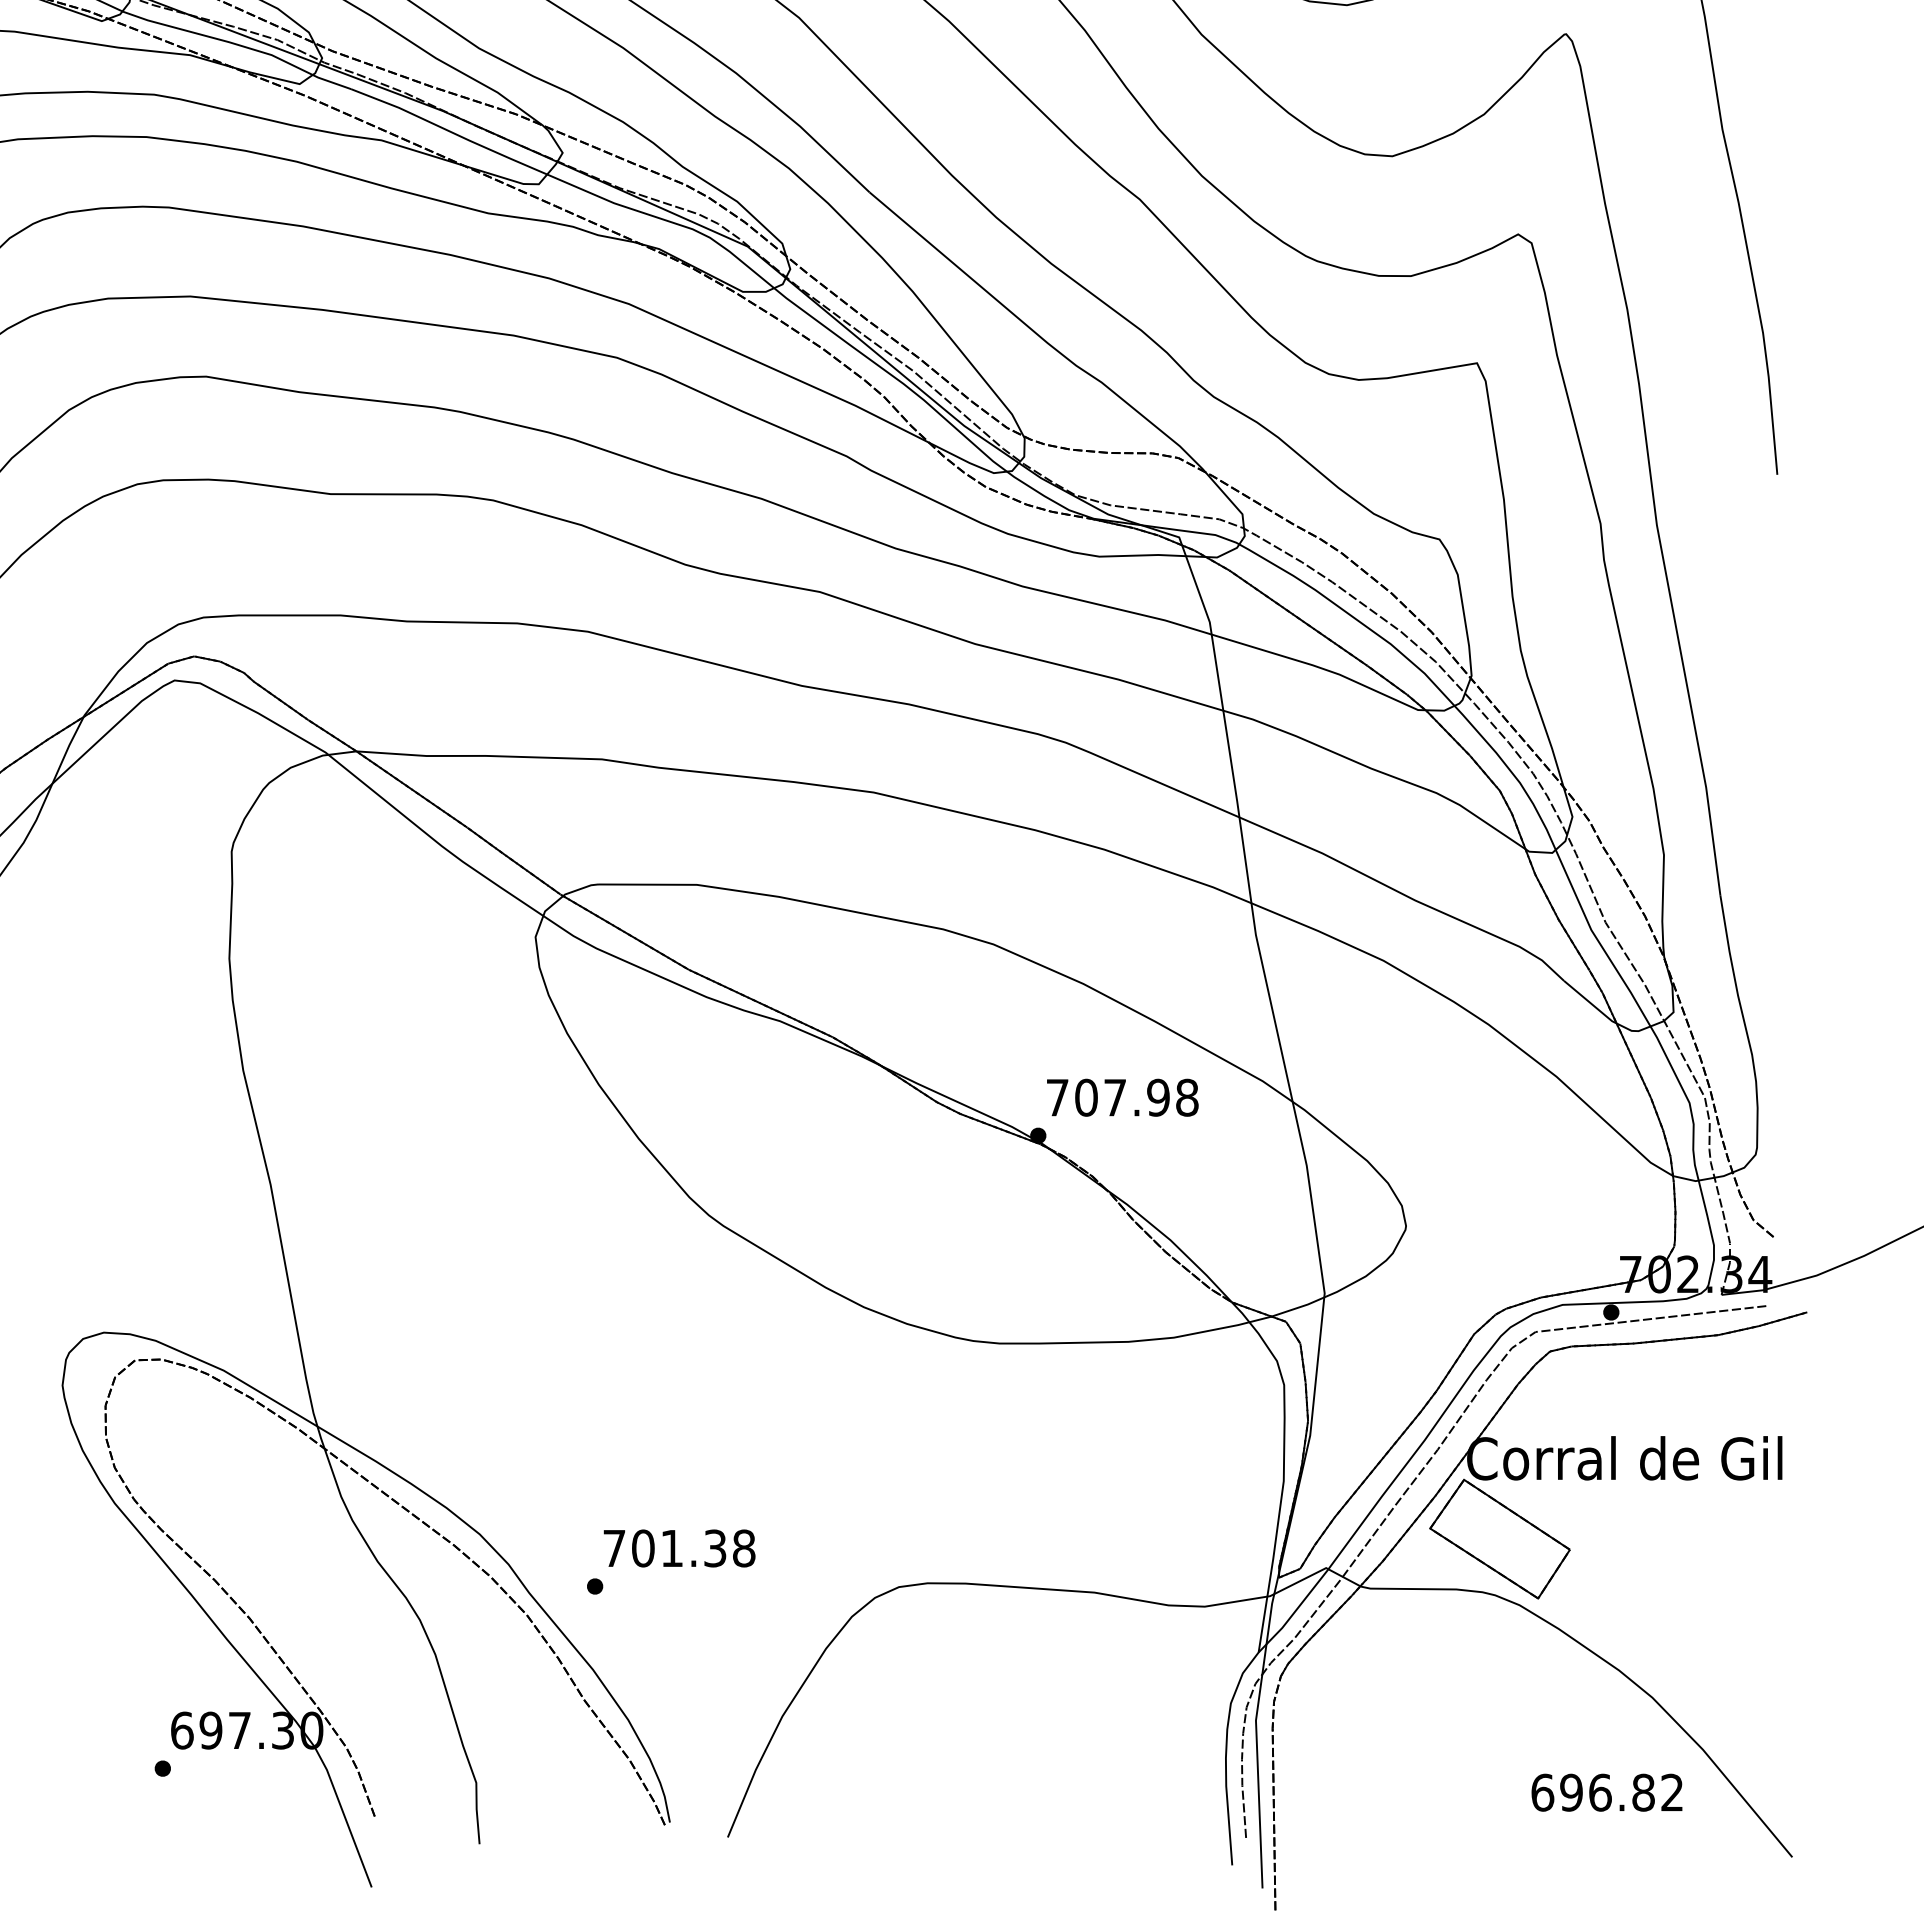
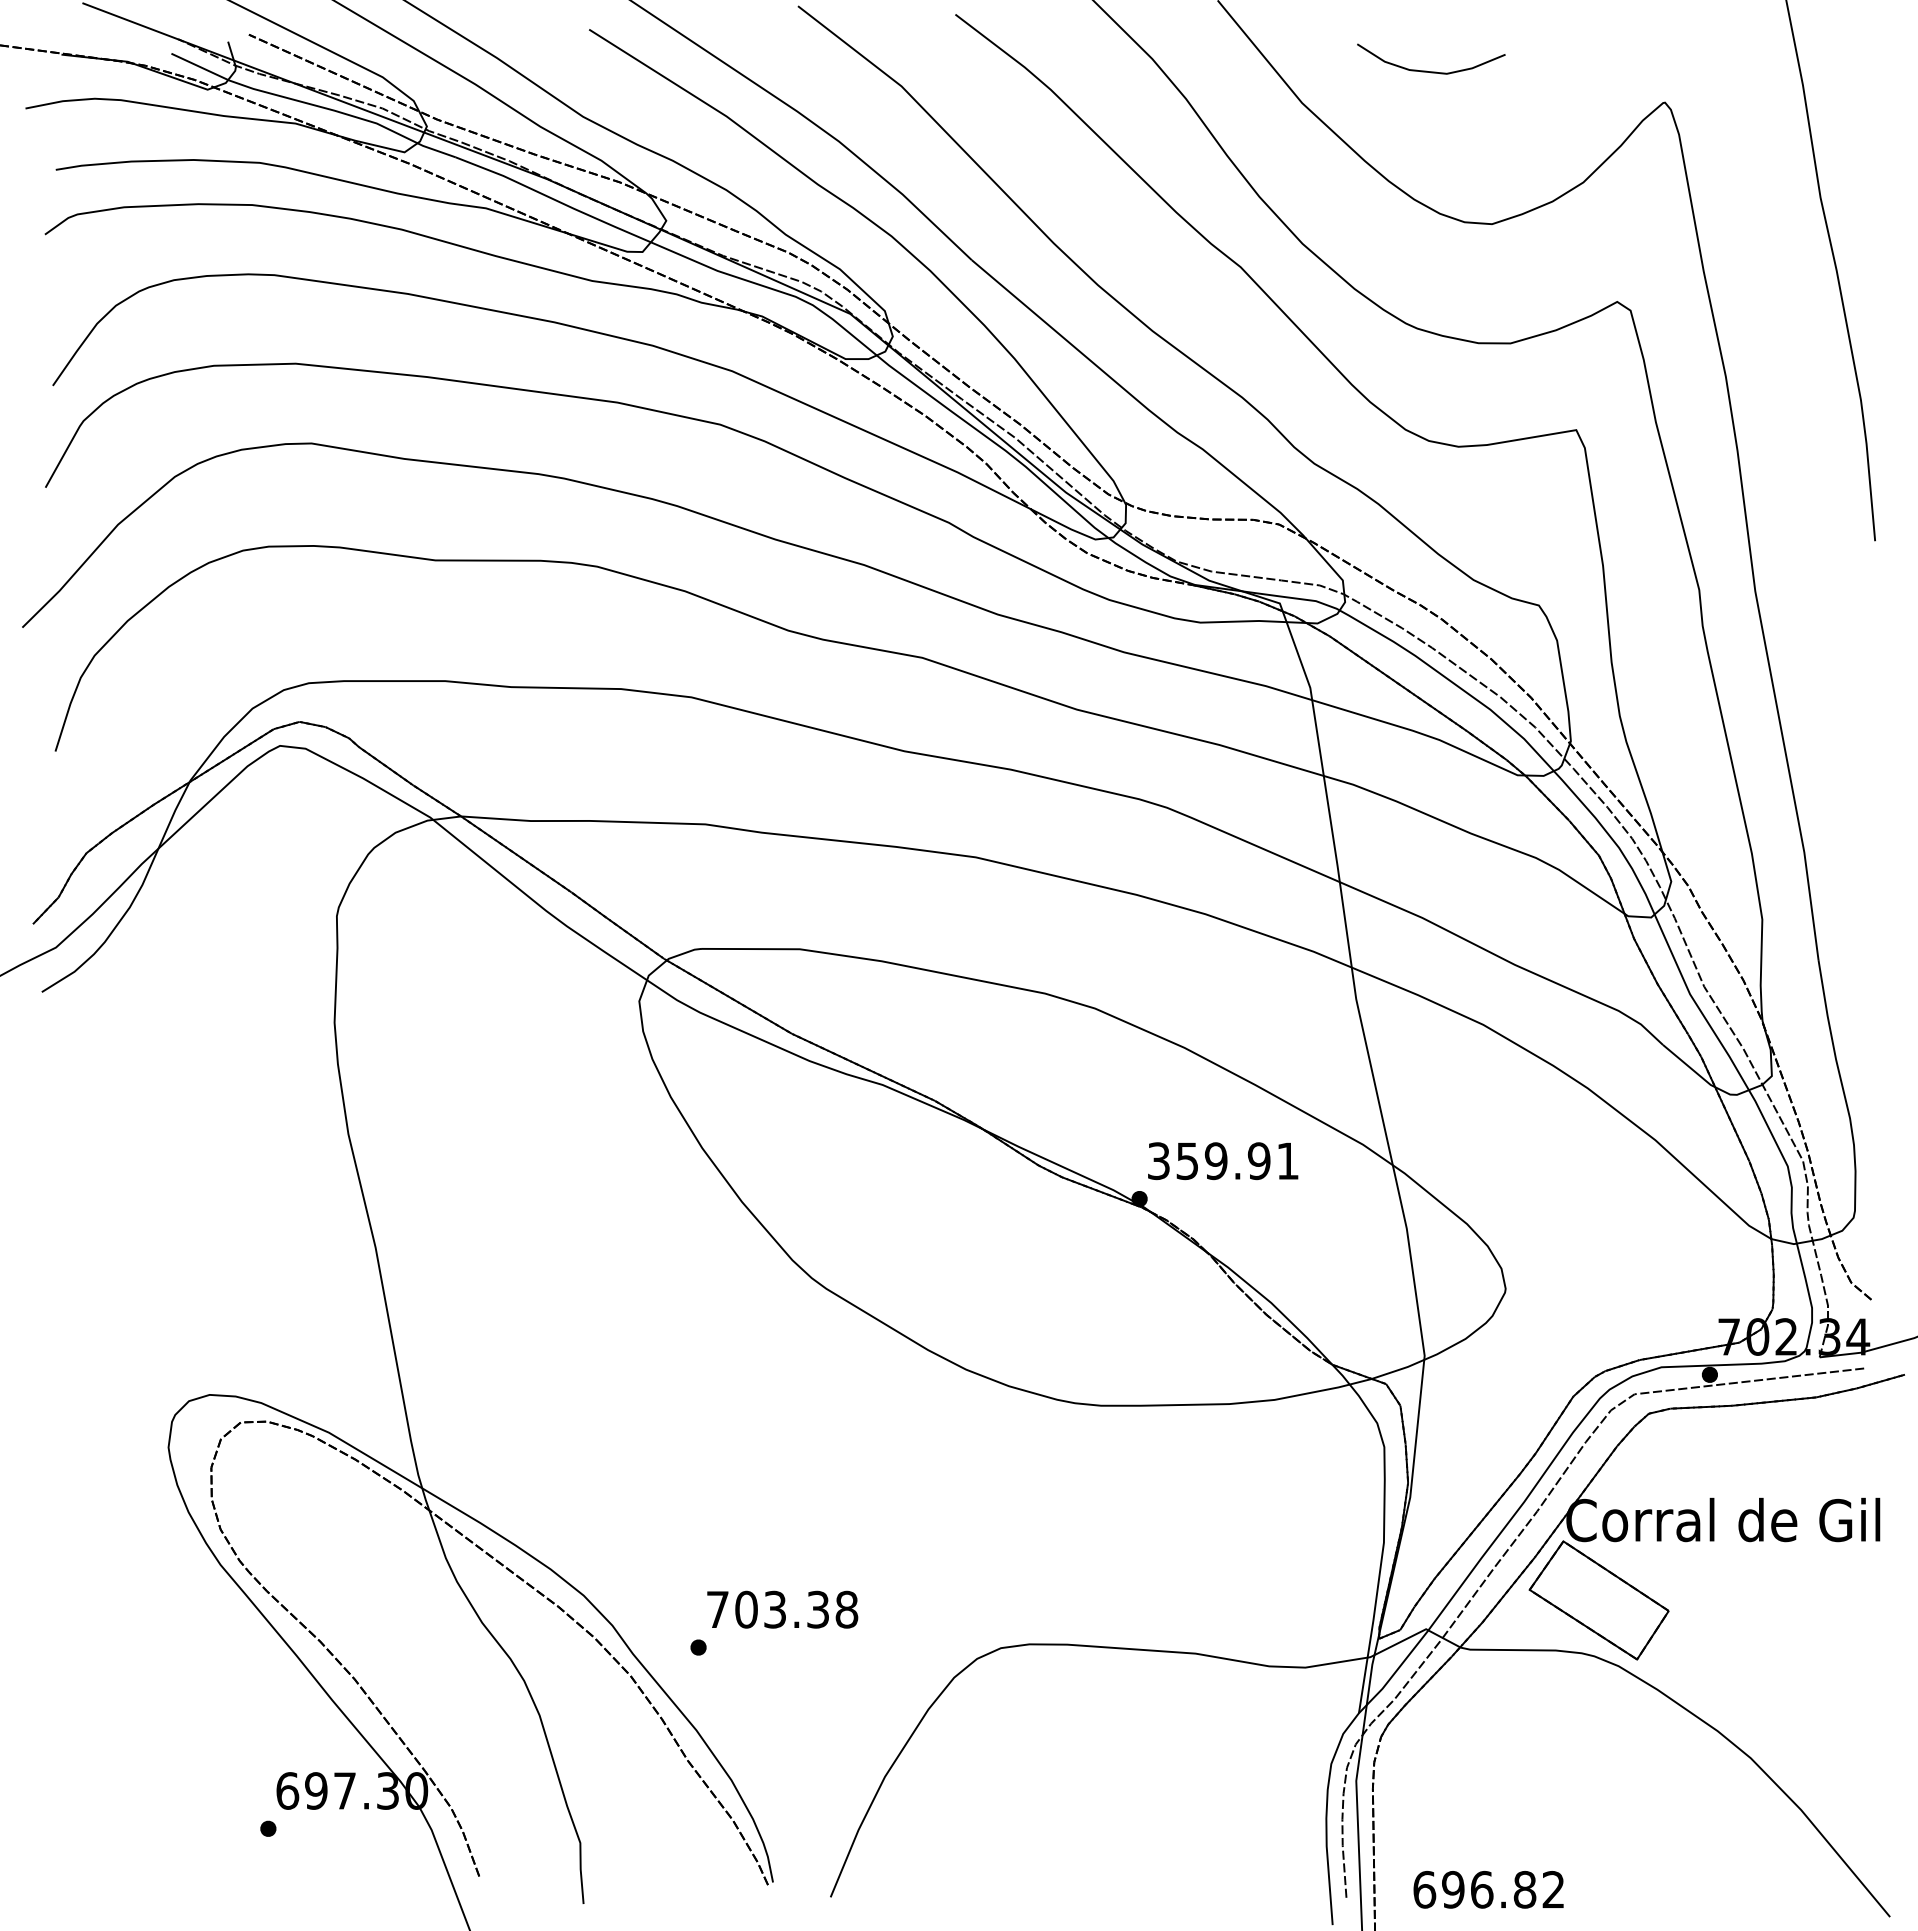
text: (1122, 1098) -> (1223, 1161), 707.98 -> 359.91
text: (671, 1548) -> (774, 1609), 701.38 -> 703.38
text: (1606, 1792) -> (1488, 1889), moved

